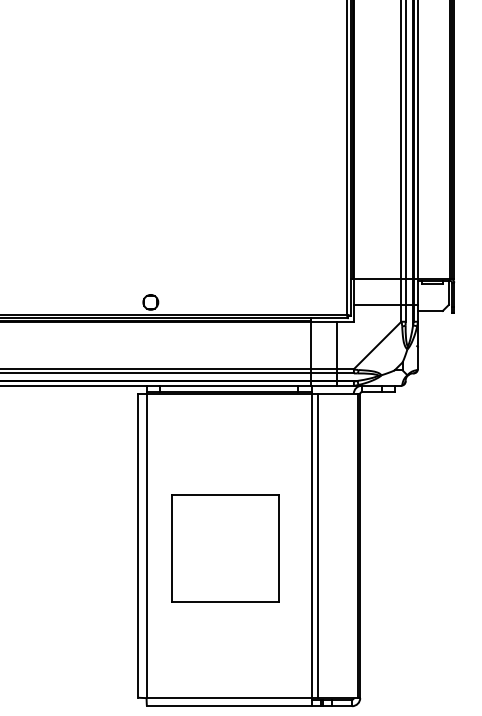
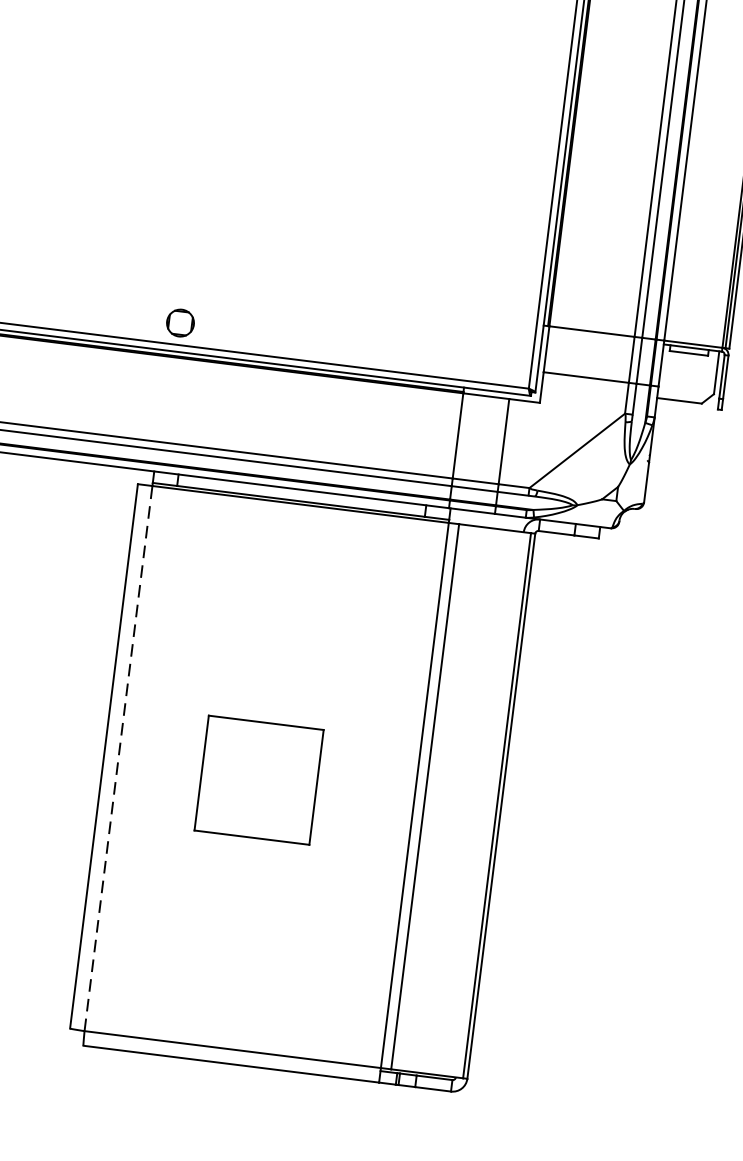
line: (146, 545) -> (118, 757), solid -> dashed
part: (225, 548) -> (259, 780), size x0.6

